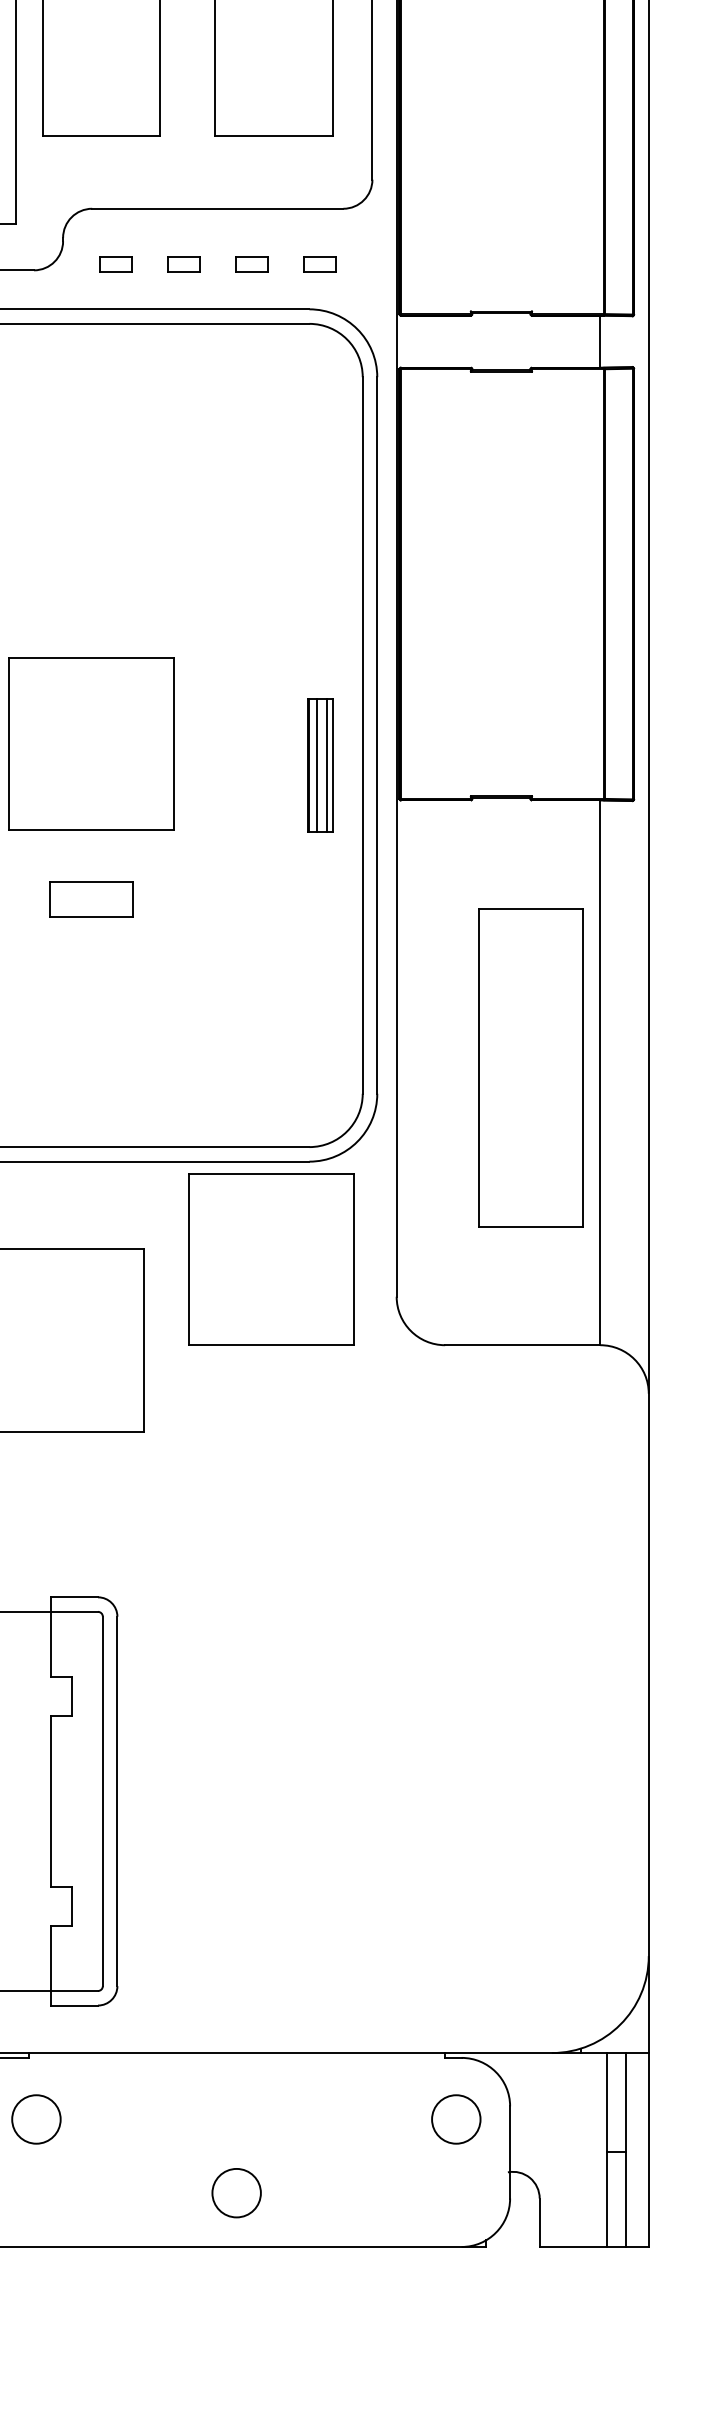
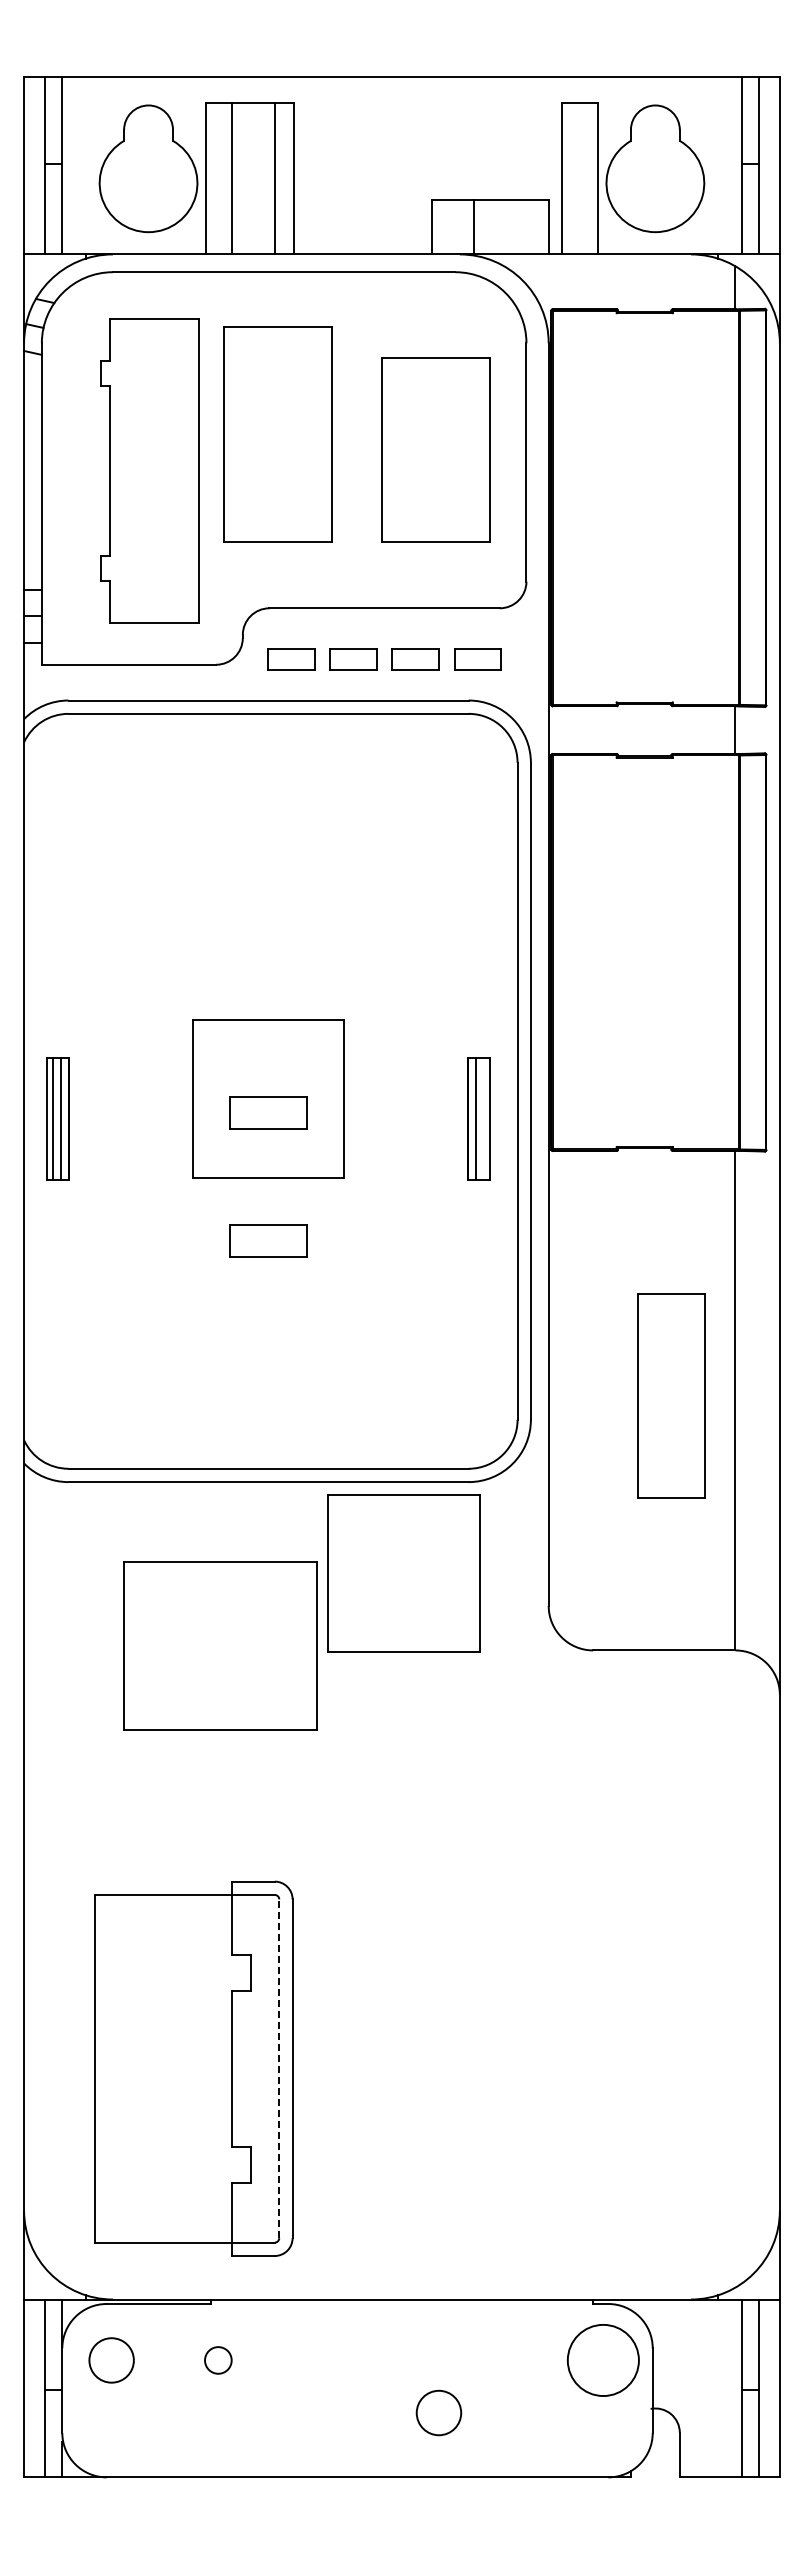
part: (116, 264) -> (291, 659), size x1.6
part: (183, 264) -> (353, 659), size x1.6
part: (251, 264) -> (415, 659), size x1.6
part: (319, 264) -> (477, 659), size x1.6
part: (91, 758) -> (268, 1112), added
line: (326, 765) -> (484, 1118), removed
part: (530, 1067) -> (671, 1395), size x0.7
part: (271, 1259) -> (403, 1573), moved
line: (103, 1801) -> (279, 2068), solid -> dashed
circle: (36, 2119) -> (218, 2360), size x0.6
circle: (456, 2119) -> (603, 2360), size x1.6
circle: (236, 2192) -> (438, 2412), moved

